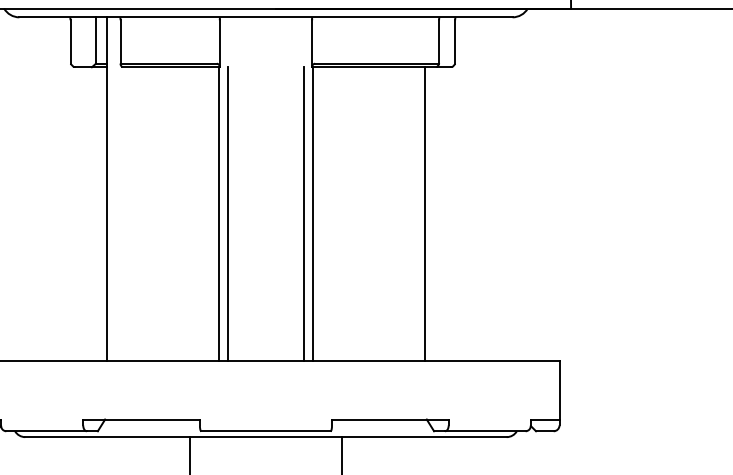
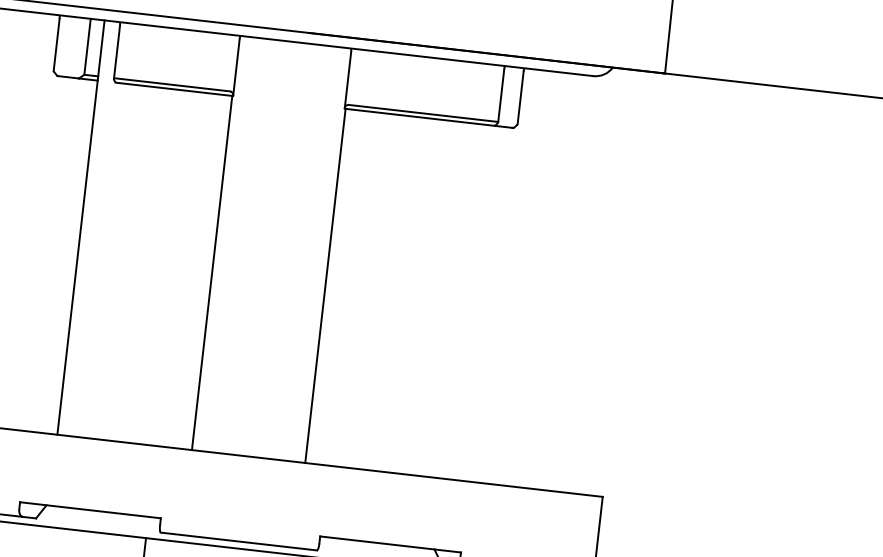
line: (228, 213) -> (223, 273), removed
line: (303, 213) -> (314, 283), removed
line: (424, 213) -> (460, 300), removed

